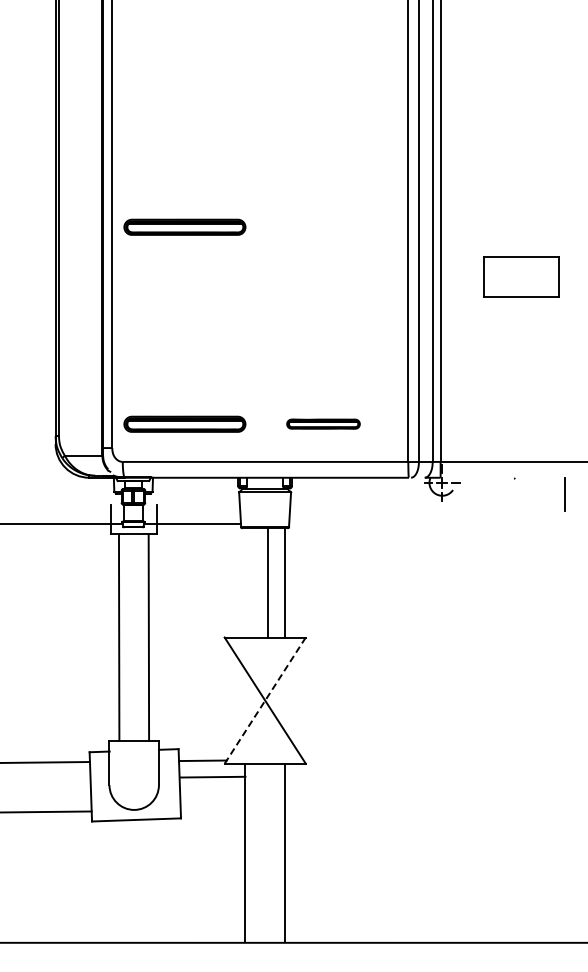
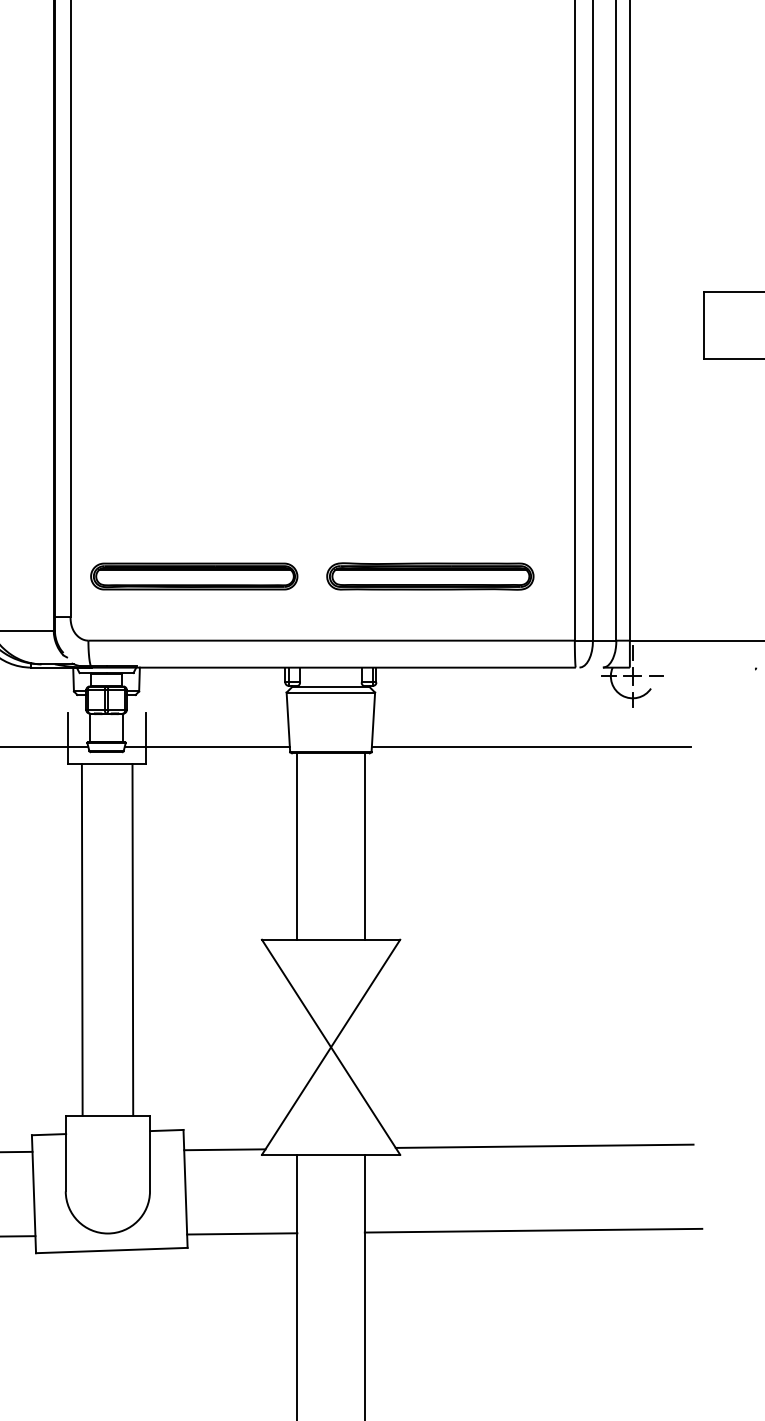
part: (184, 226) -> (193, 239), removed
part: (323, 423) -> (430, 575), size x1.67
line: (382, 524) -> (530, 747), added
line: (268, 582) -> (297, 846), moved
line: (264, 701) -> (329, 1048), dashed -> solid
line: (390, 758) -> (544, 1145), added
line: (212, 776) -> (241, 1232), moved
line: (384, 808) -> (534, 1231), added

